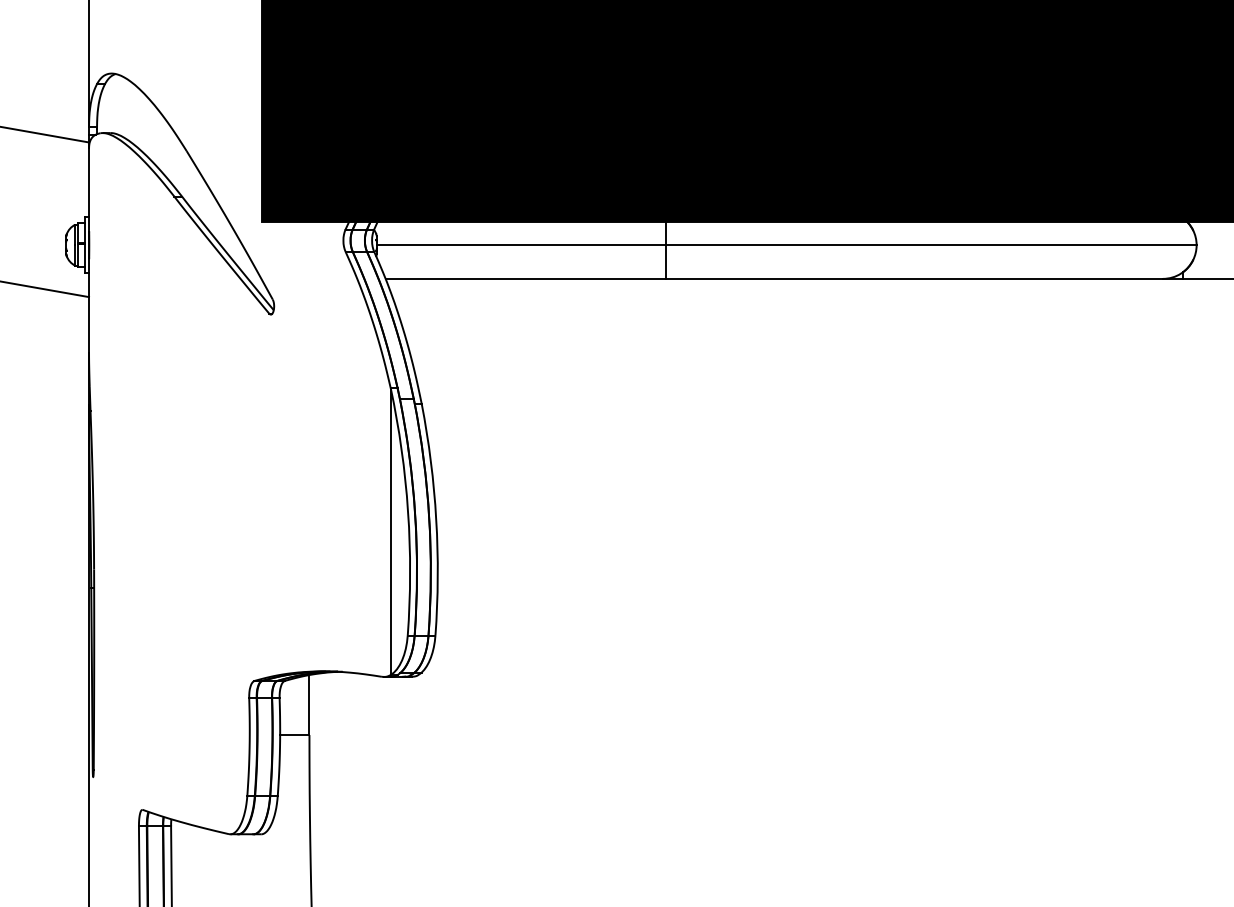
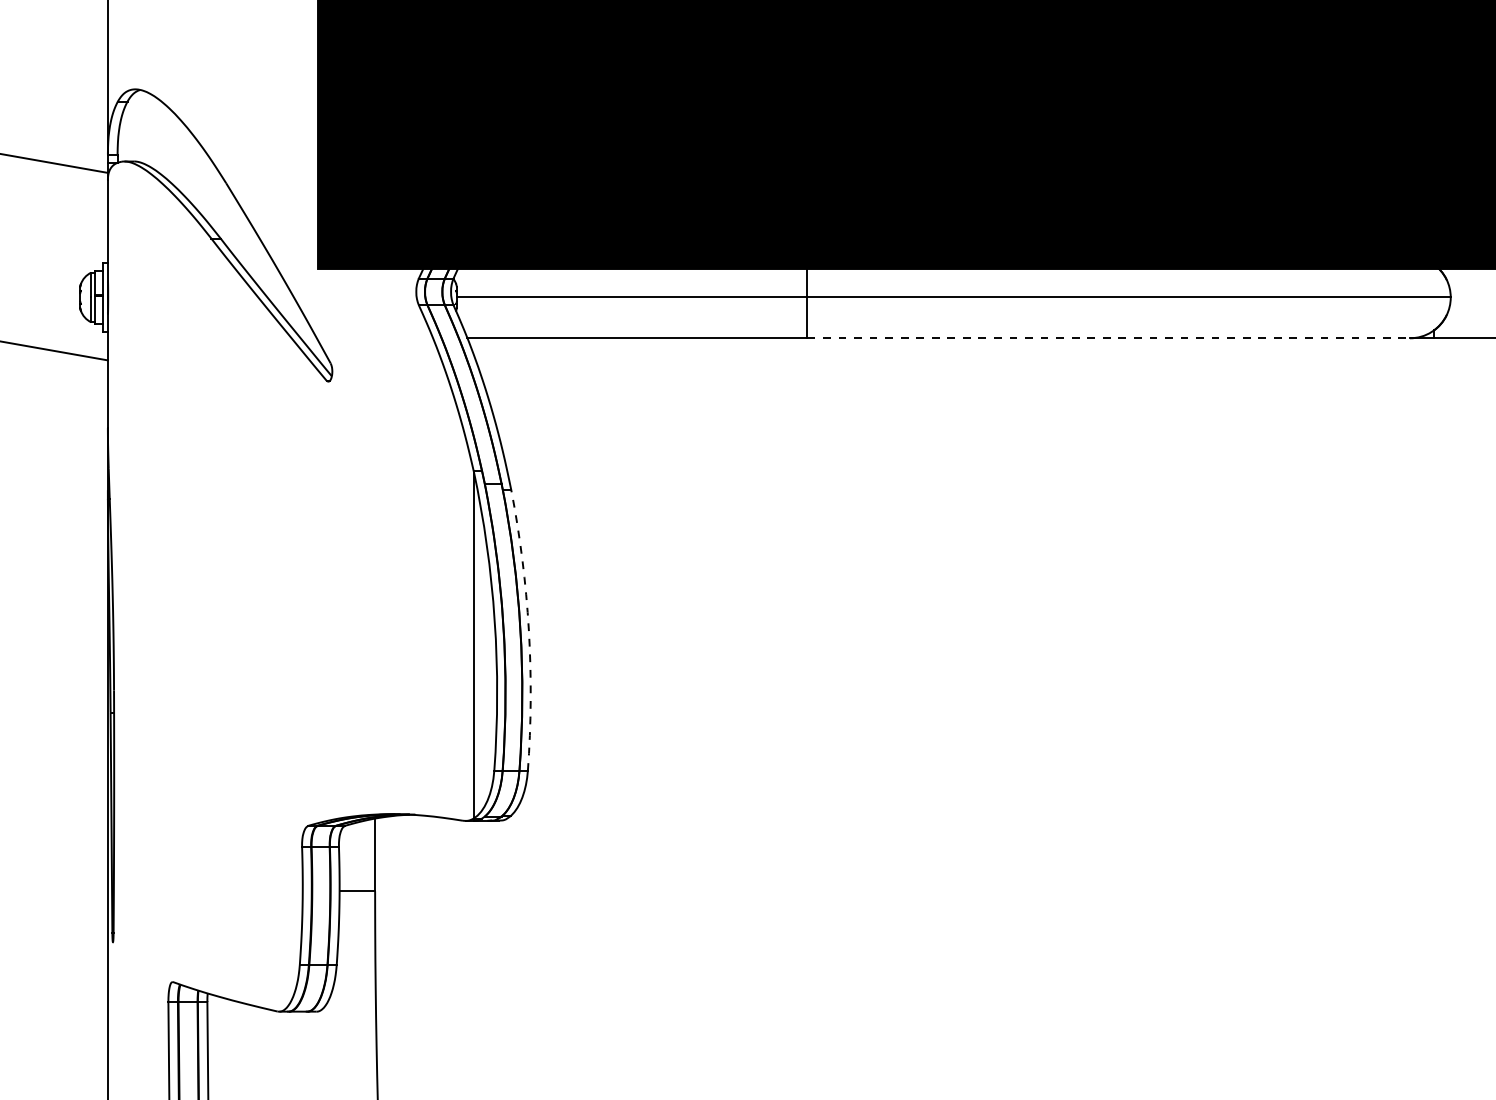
line: (915, 279) -> (1109, 338), solid -> dashed
arc: (435, 519) -> (528, 630), solid -> dashed

